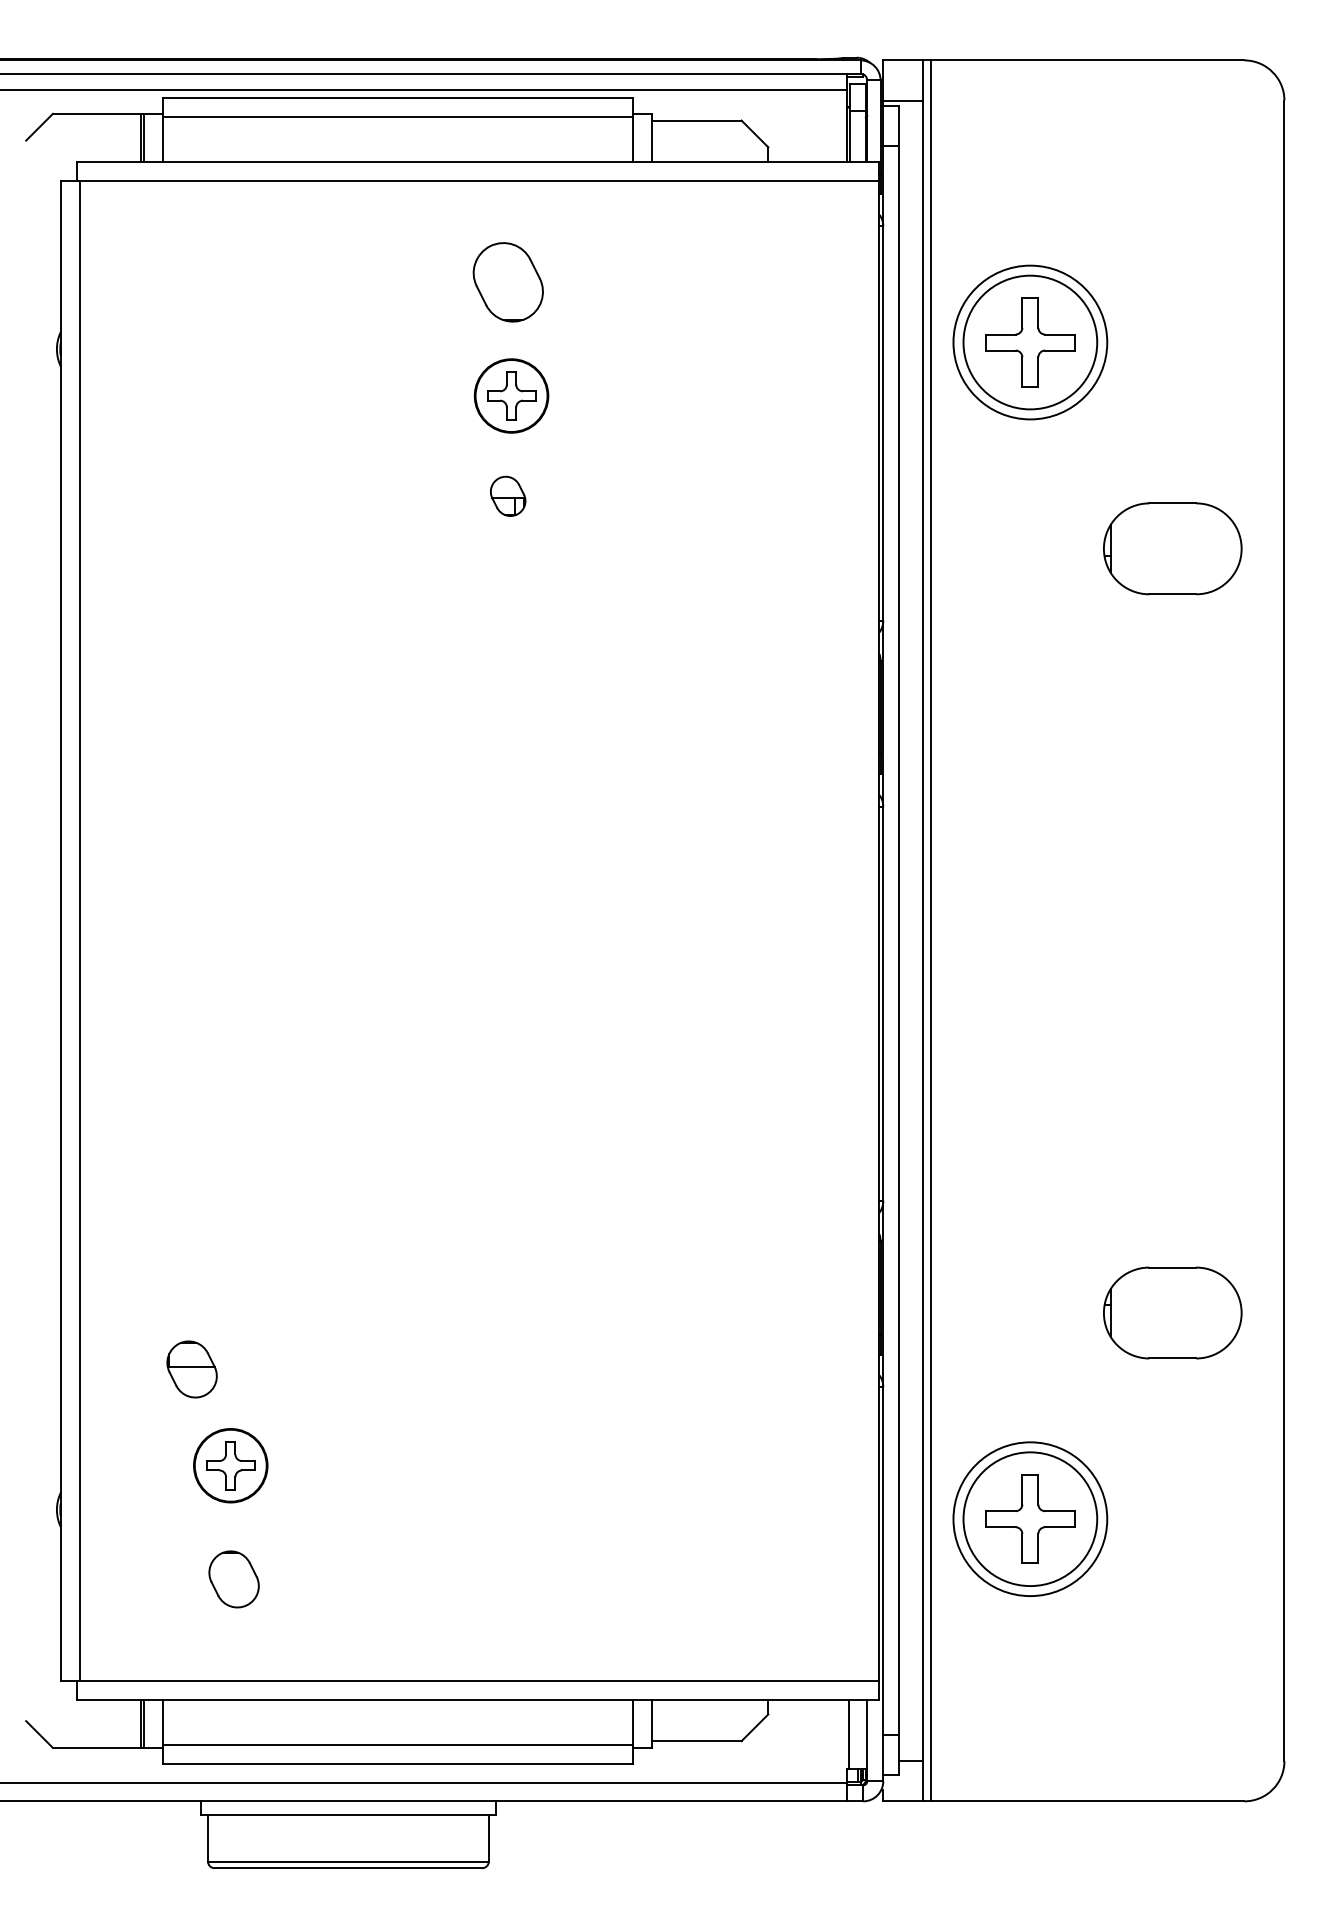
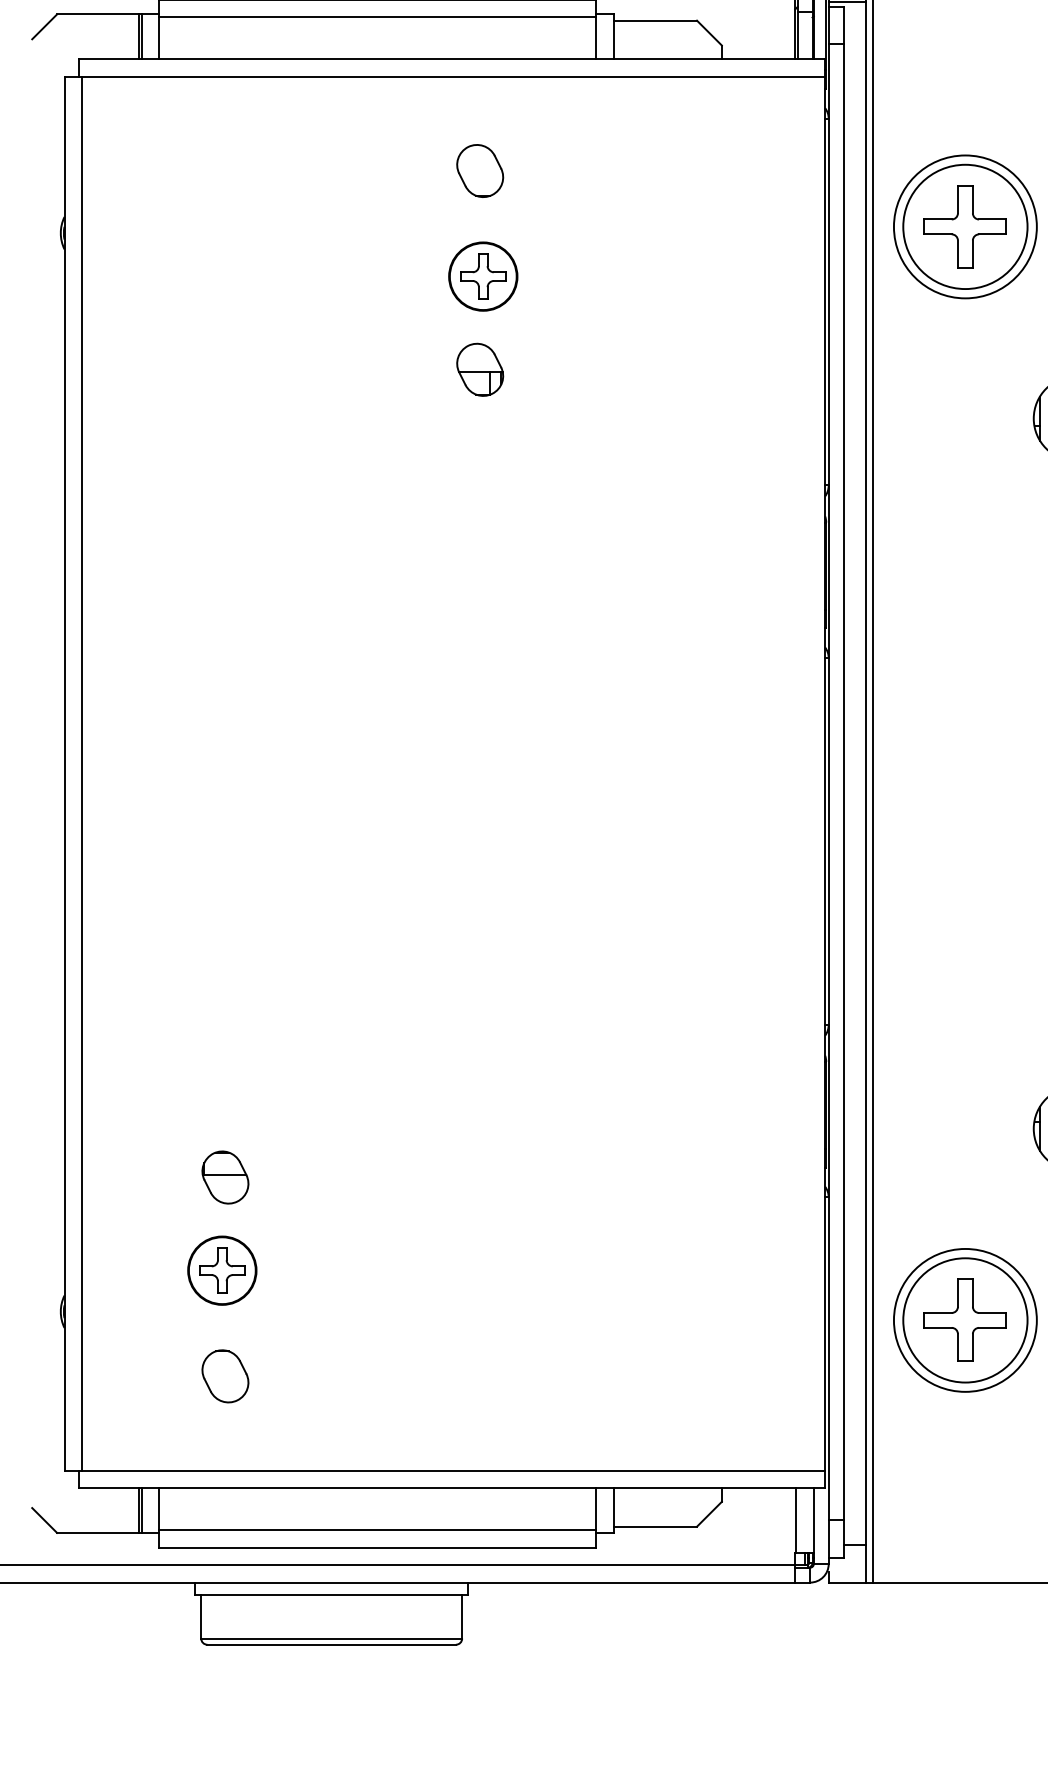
part: (507, 282) -> (479, 171), size x0.71
part: (507, 496) -> (479, 370), size x1.43
part: (191, 1369) -> (224, 1177), moved

